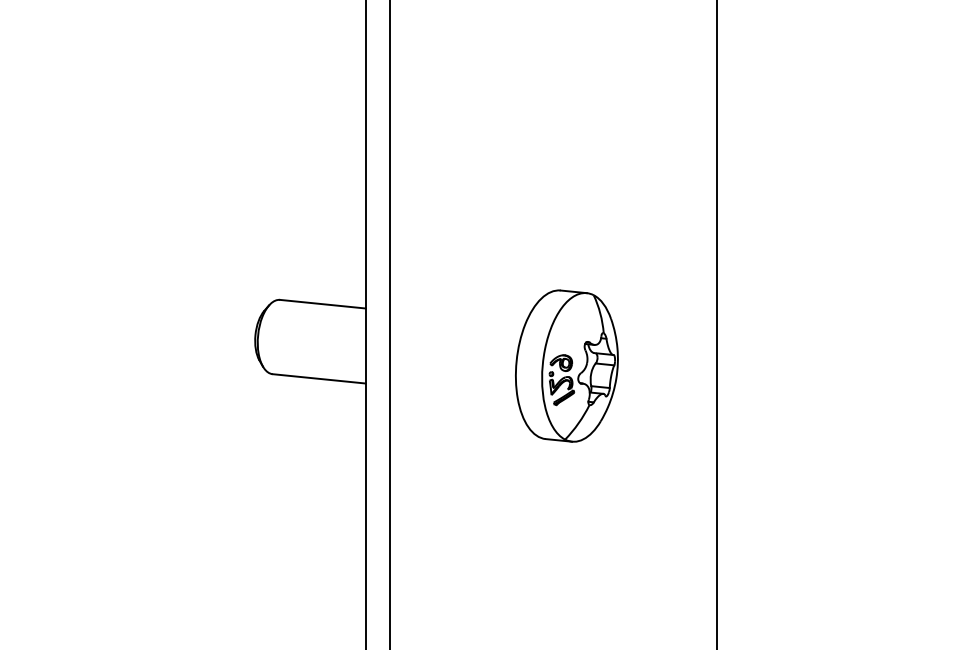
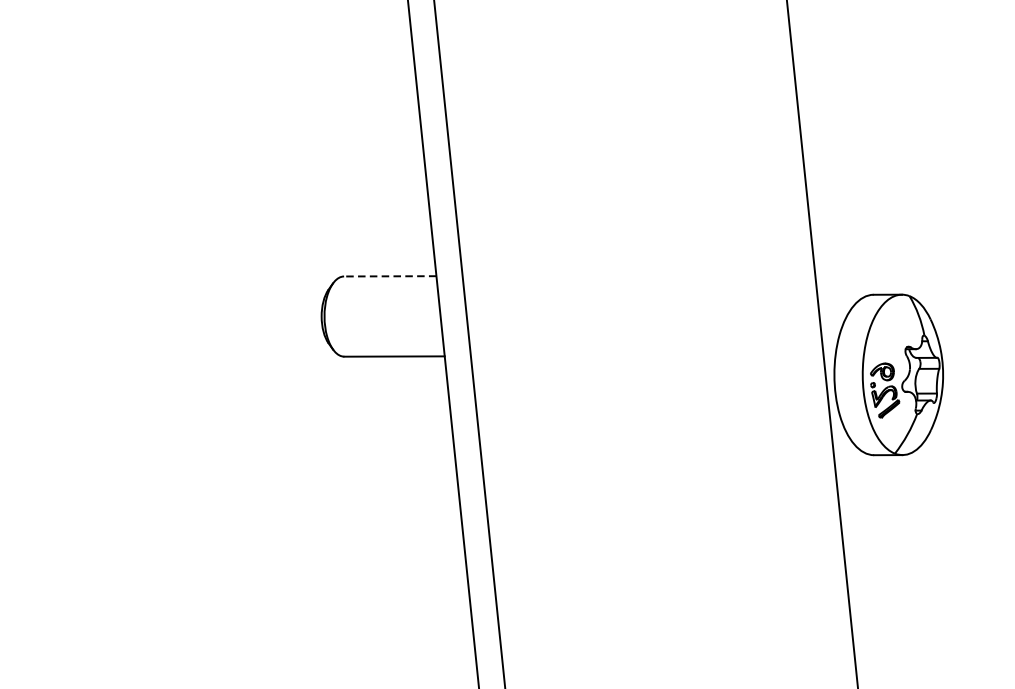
line: (322, 304) -> (389, 276), solid -> dashed
part: (566, 365) -> (888, 374), moved

